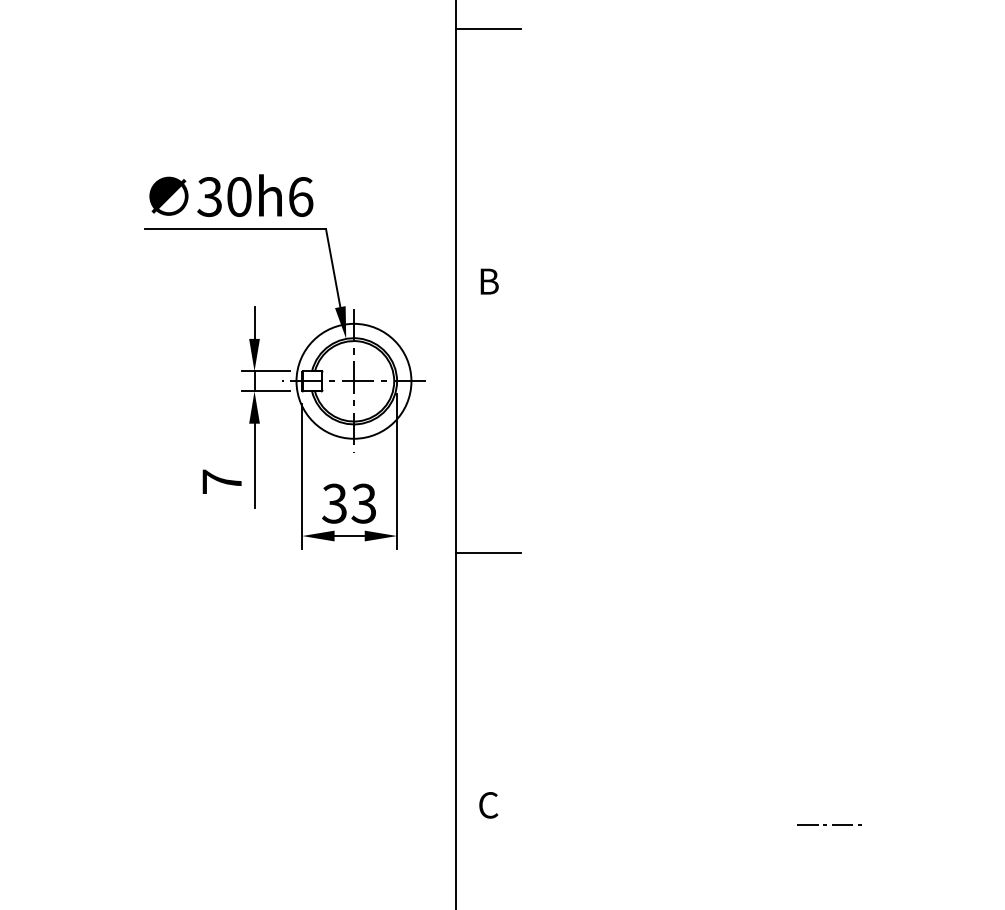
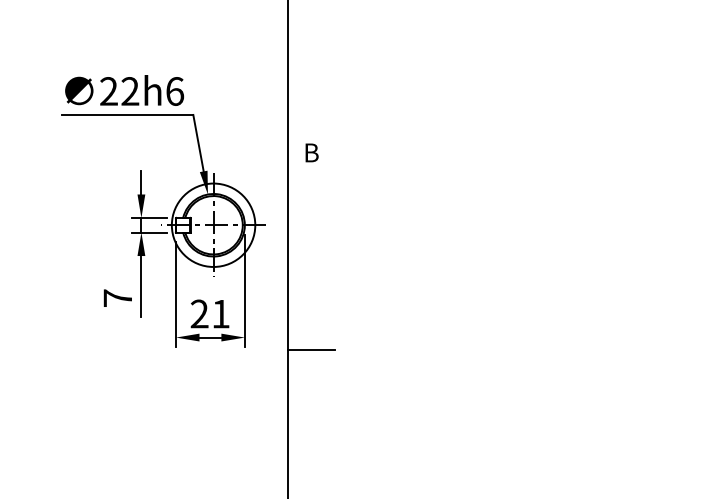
text: (224, 197) -> (119, 91), 30h6 -> 22h6
text: (348, 503) -> (209, 313), 33 -> 21

